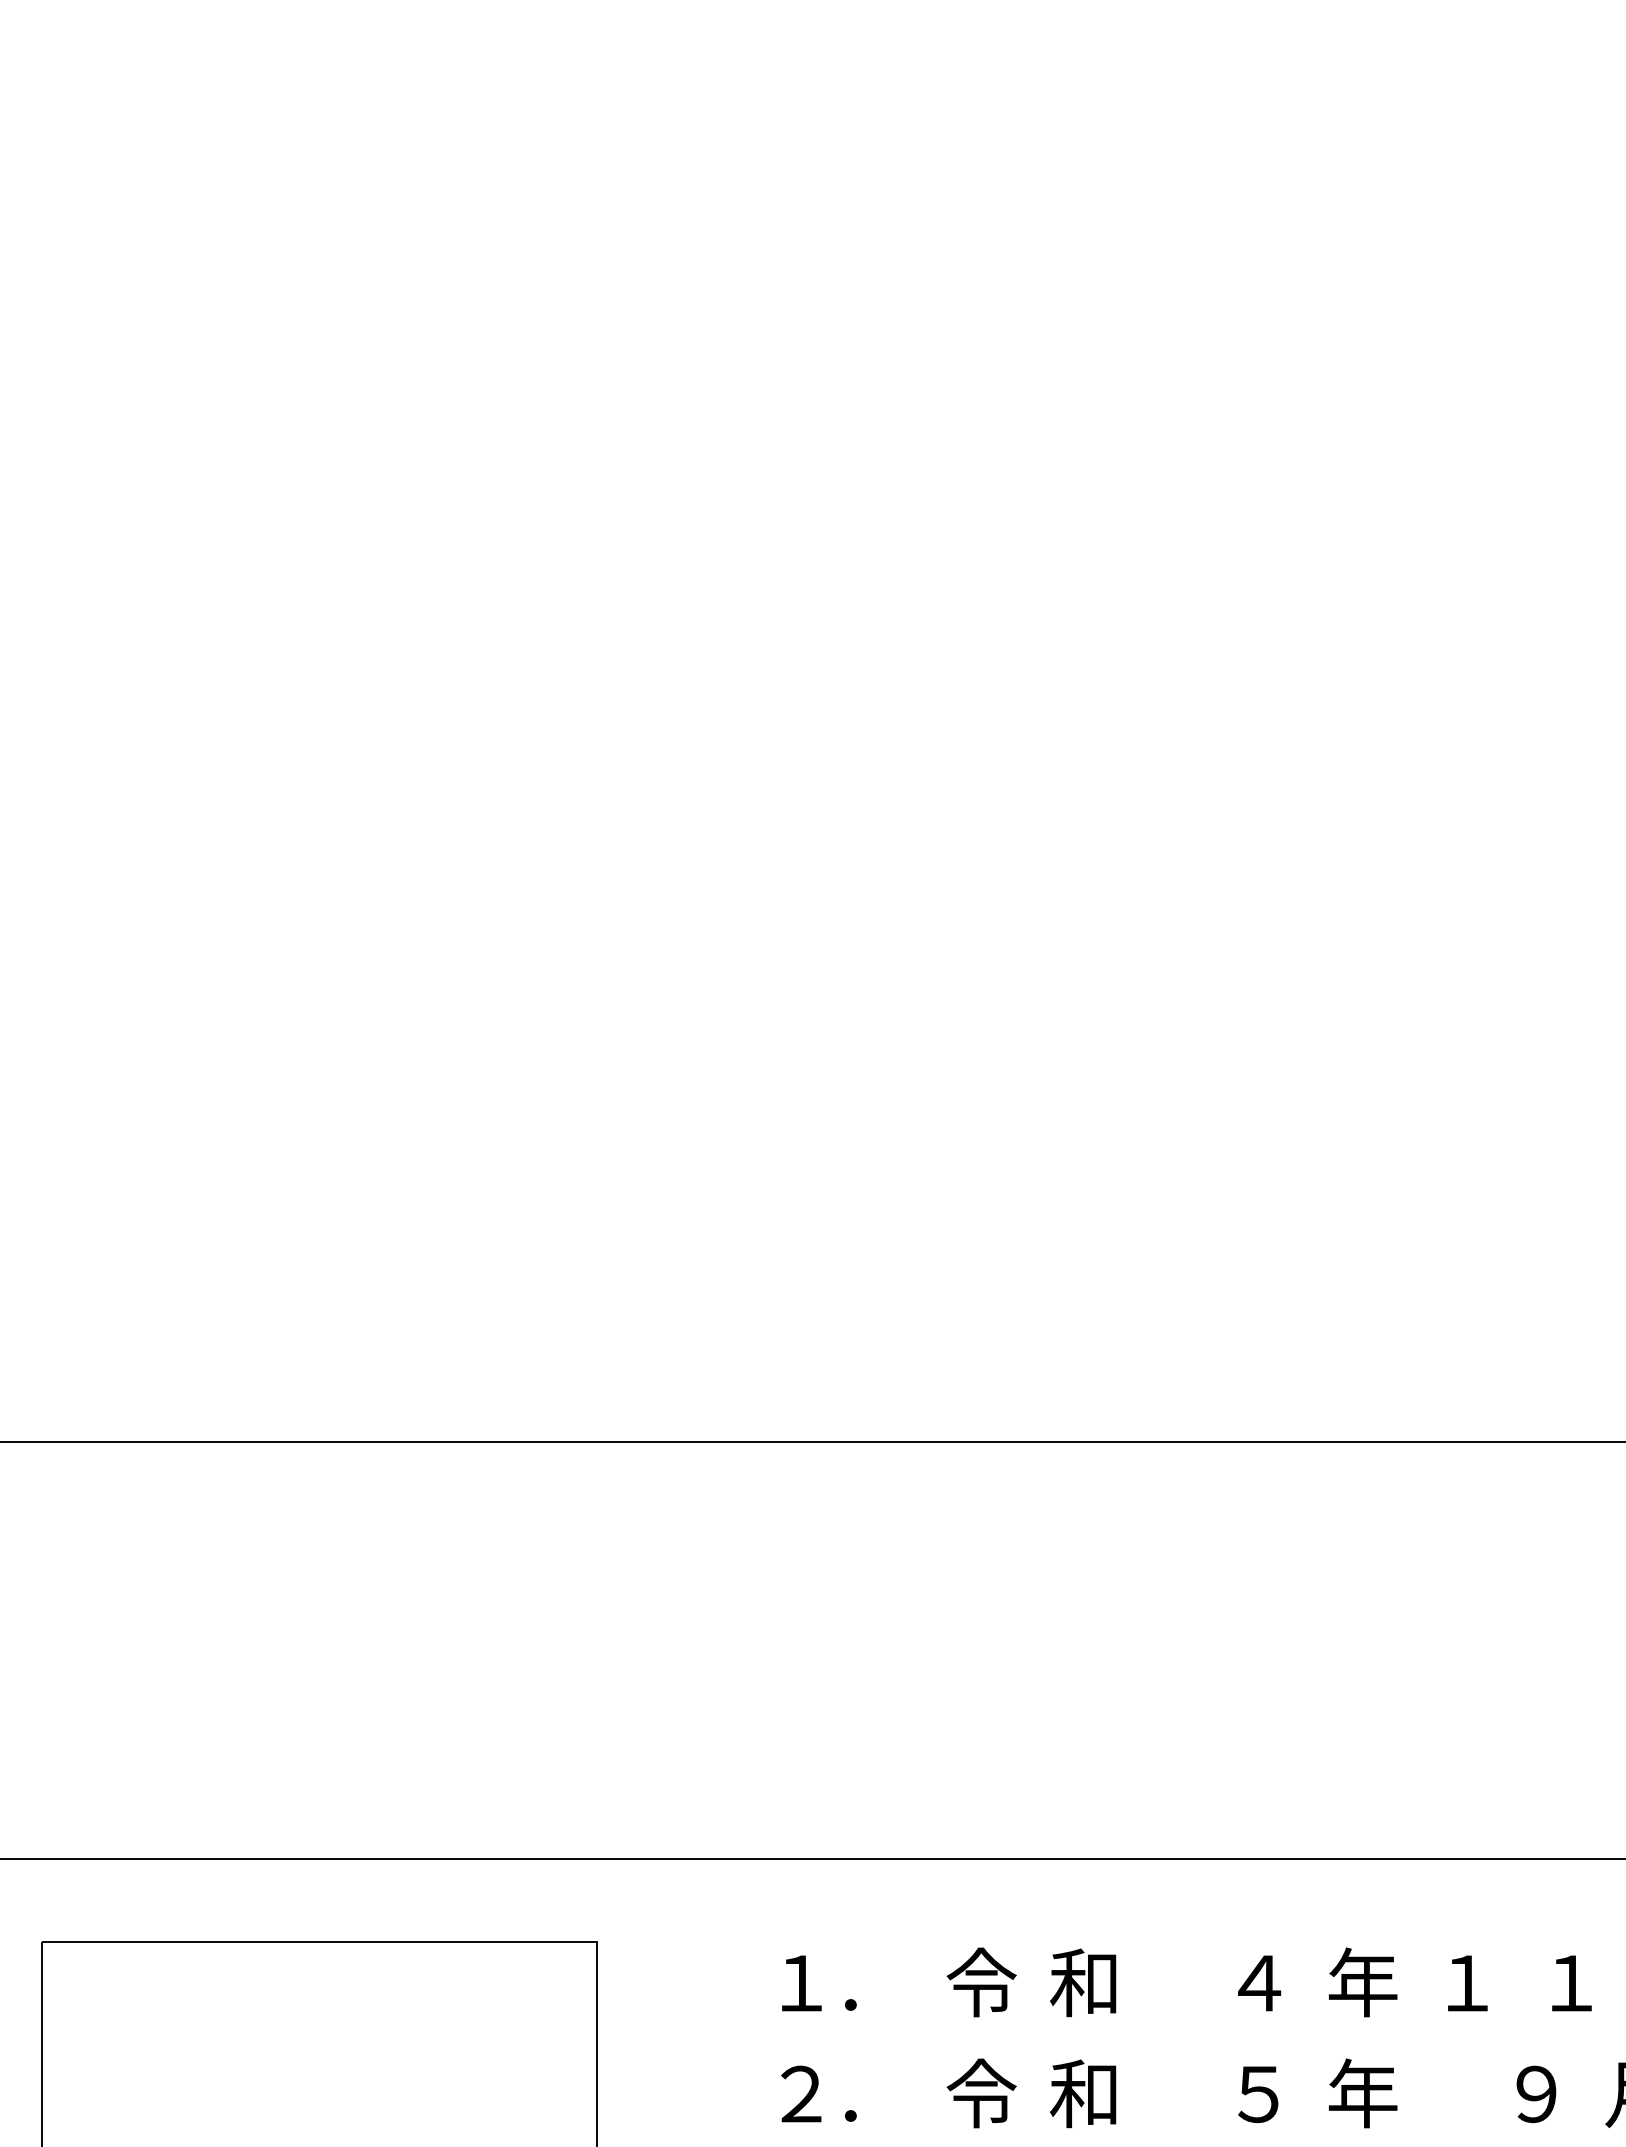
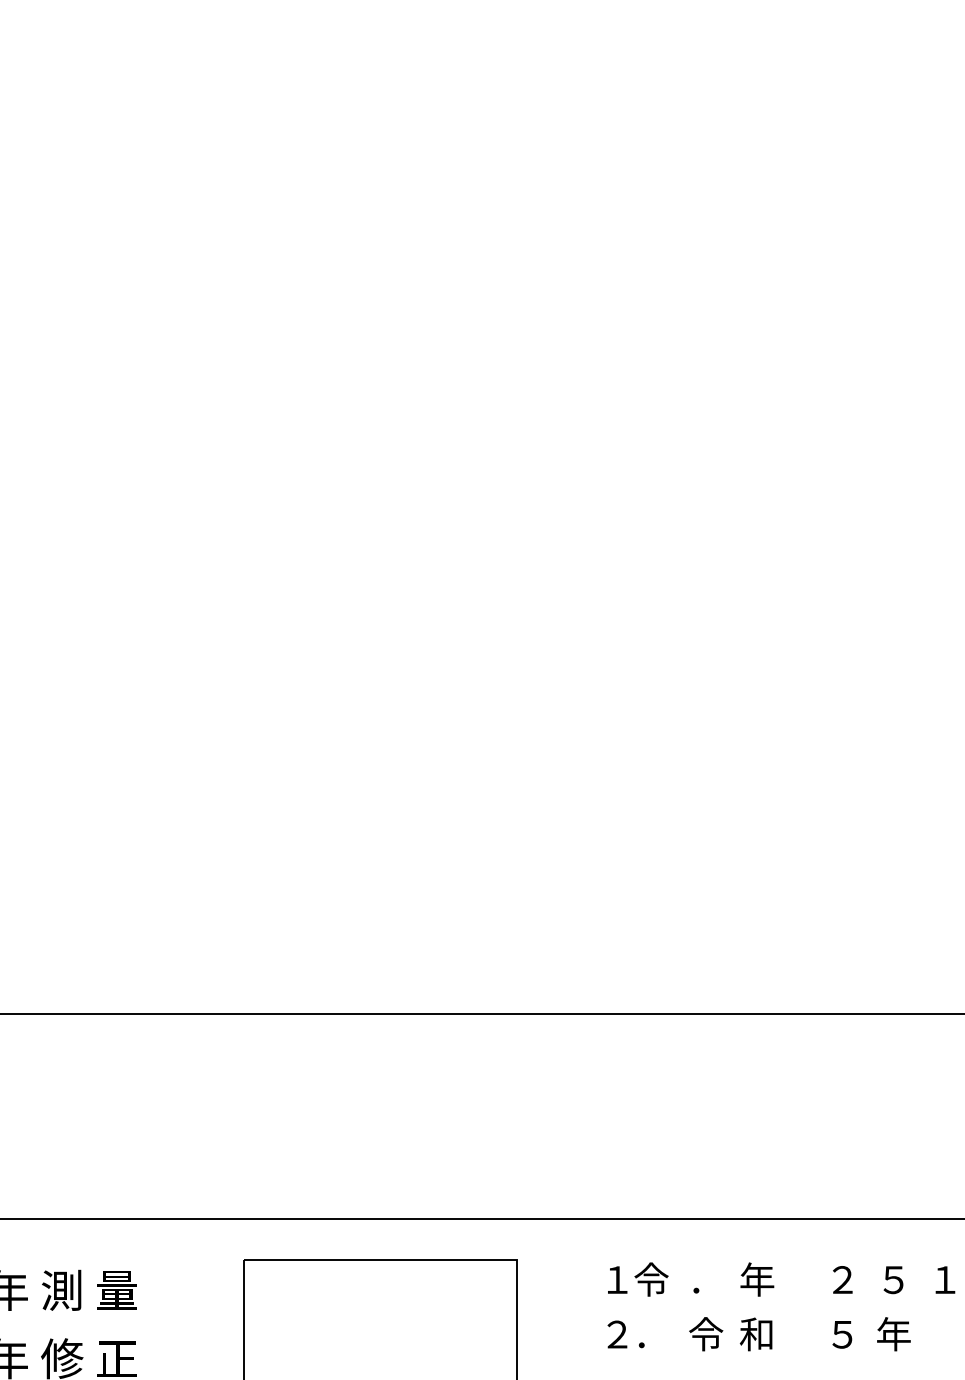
text: (870, 1982) -> (651, 1279), ． -> 令
text: (982, 1982) -> (706, 1279), 令 -> ．
text: (1083, 1982) -> (756, 1279), 和 -> 年
text: (1258, 1982) -> (842, 1279), ４ -> ２
text: (1362, 1982) -> (893, 1279), 年 -> ５

